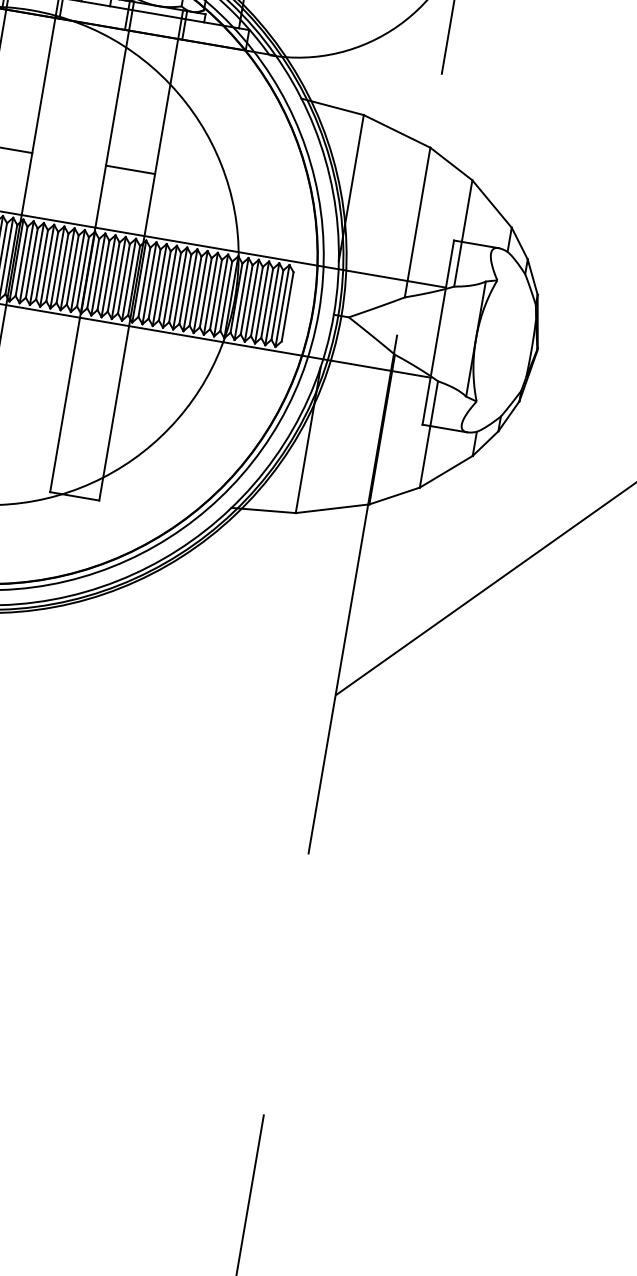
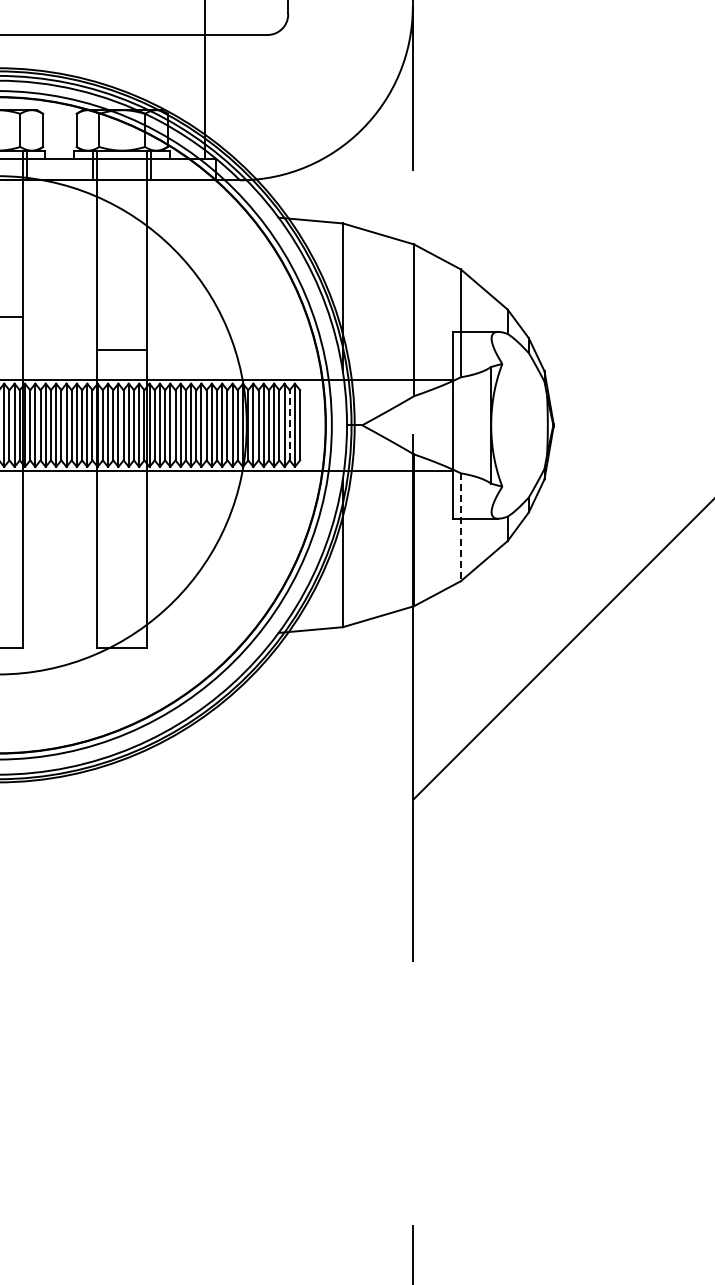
line: (130, 169) -> (122, 349), moved
line: (277, 304) -> (289, 424), solid -> dashed
line: (428, 434) -> (460, 527), solid -> dashed

